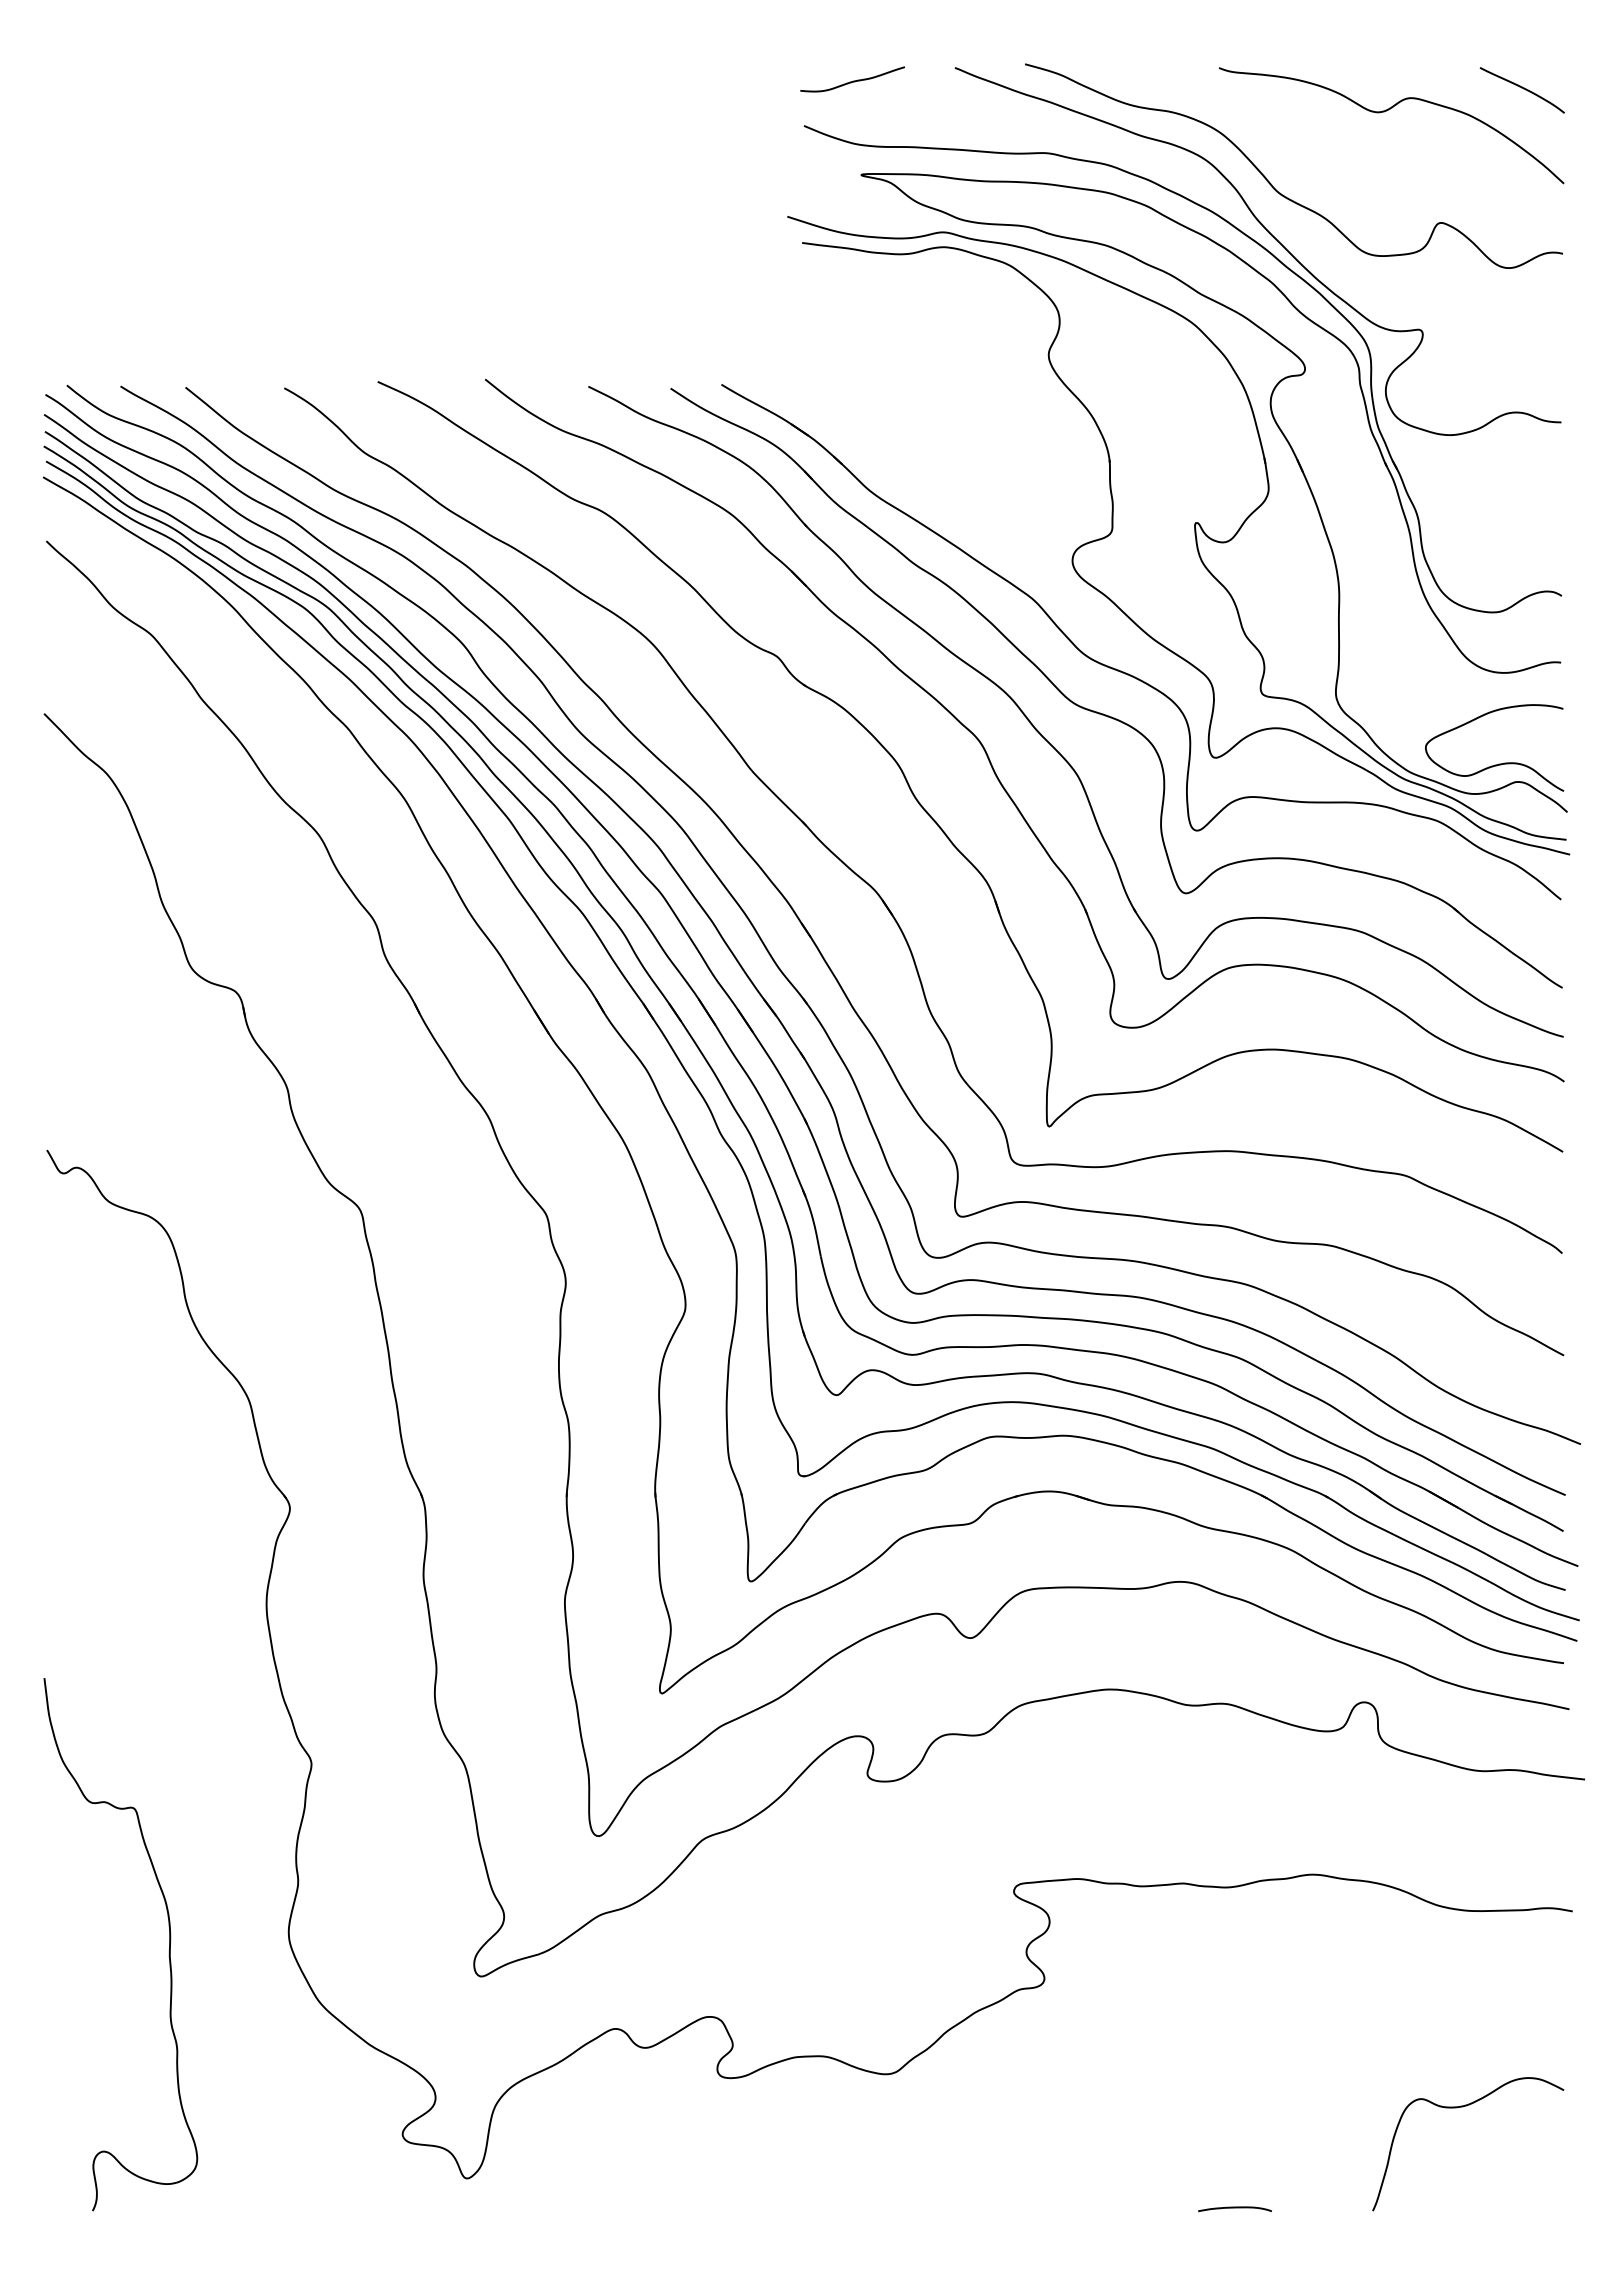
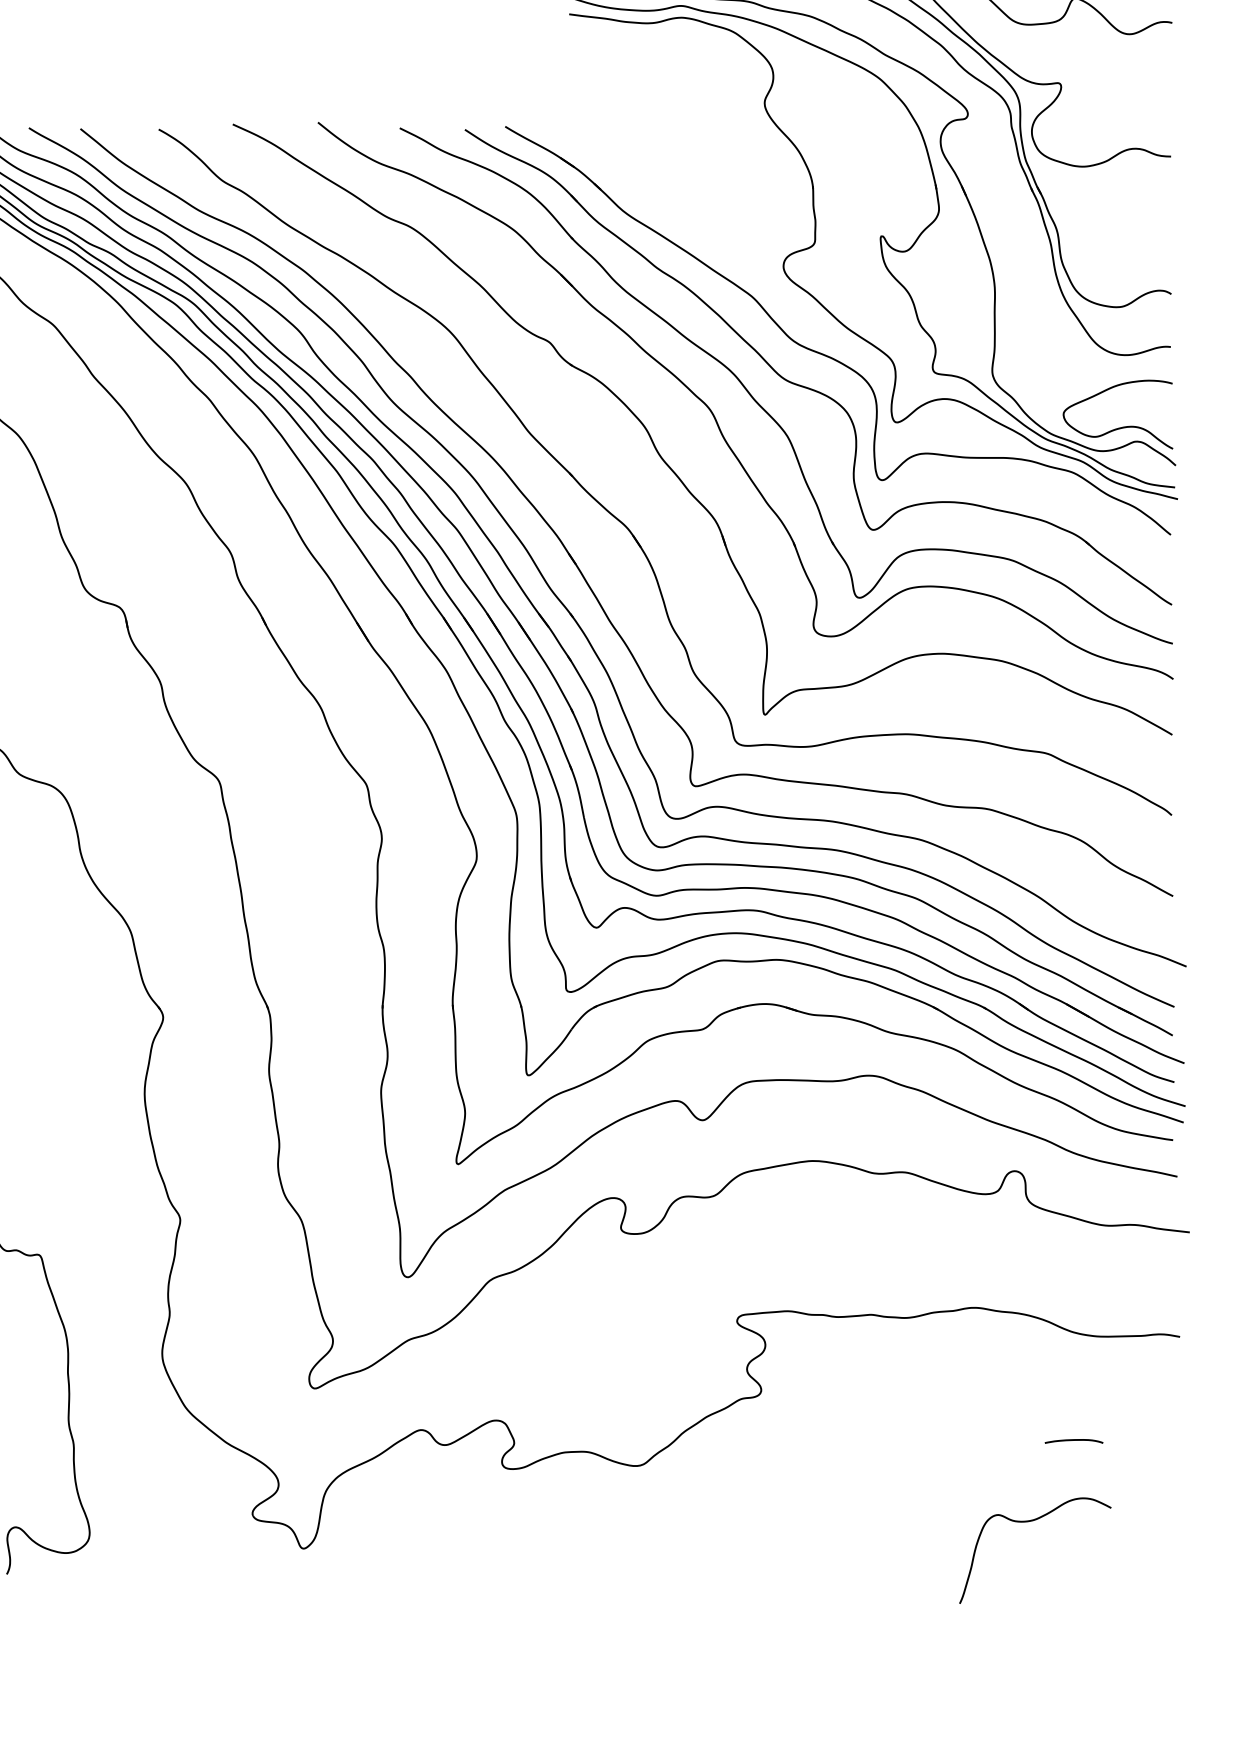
curve: (1463, 2107) -> (1031, 1521), moved
curve: (1234, 2208) -> (1073, 1440), moved

